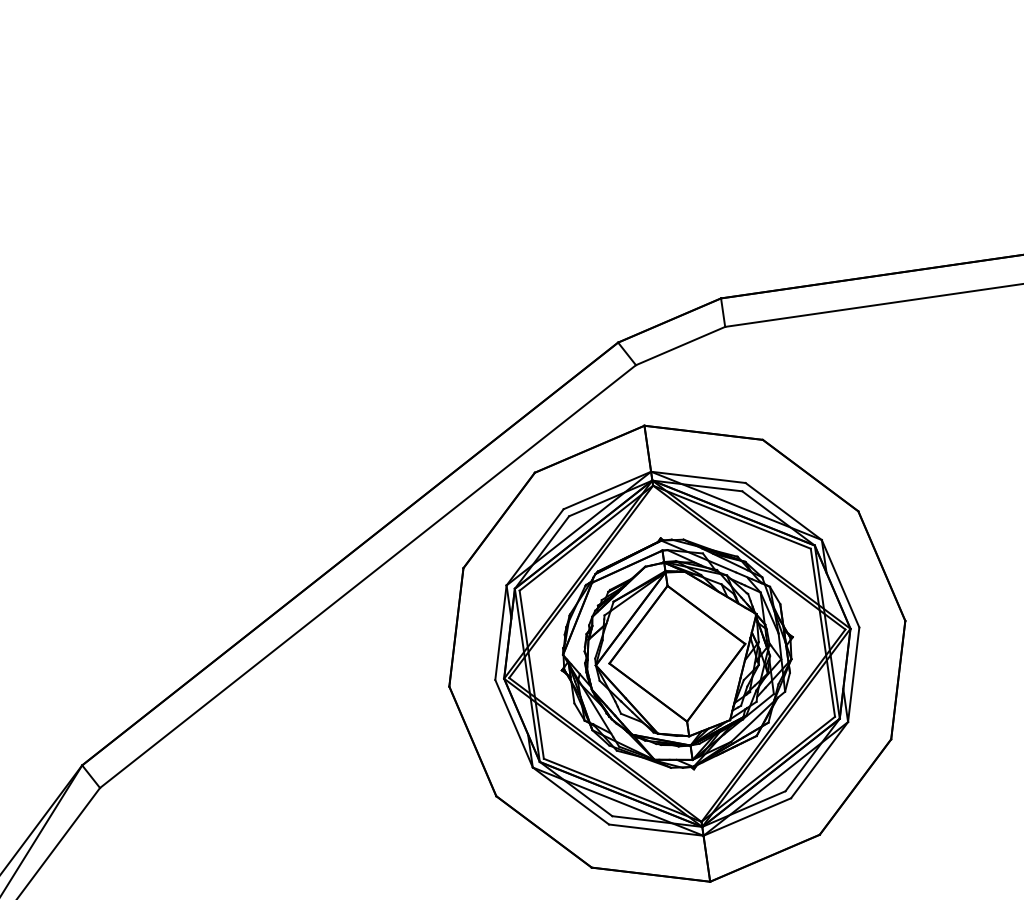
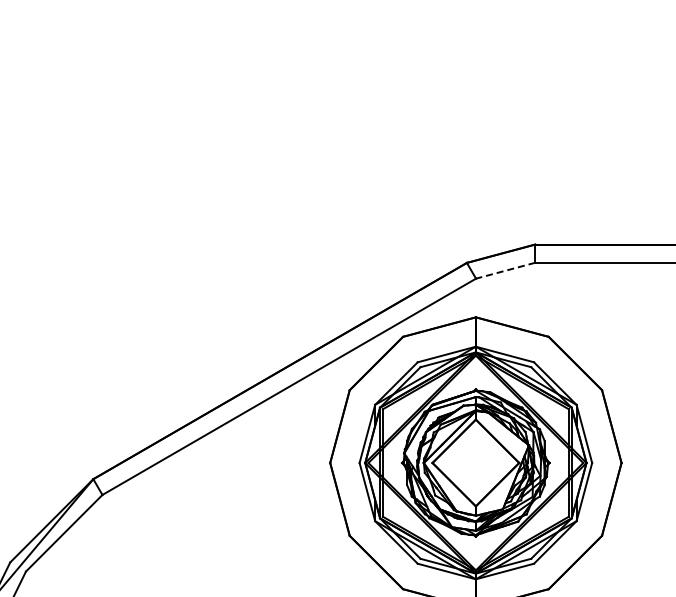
line: (680, 345) -> (505, 270), solid -> dashed

